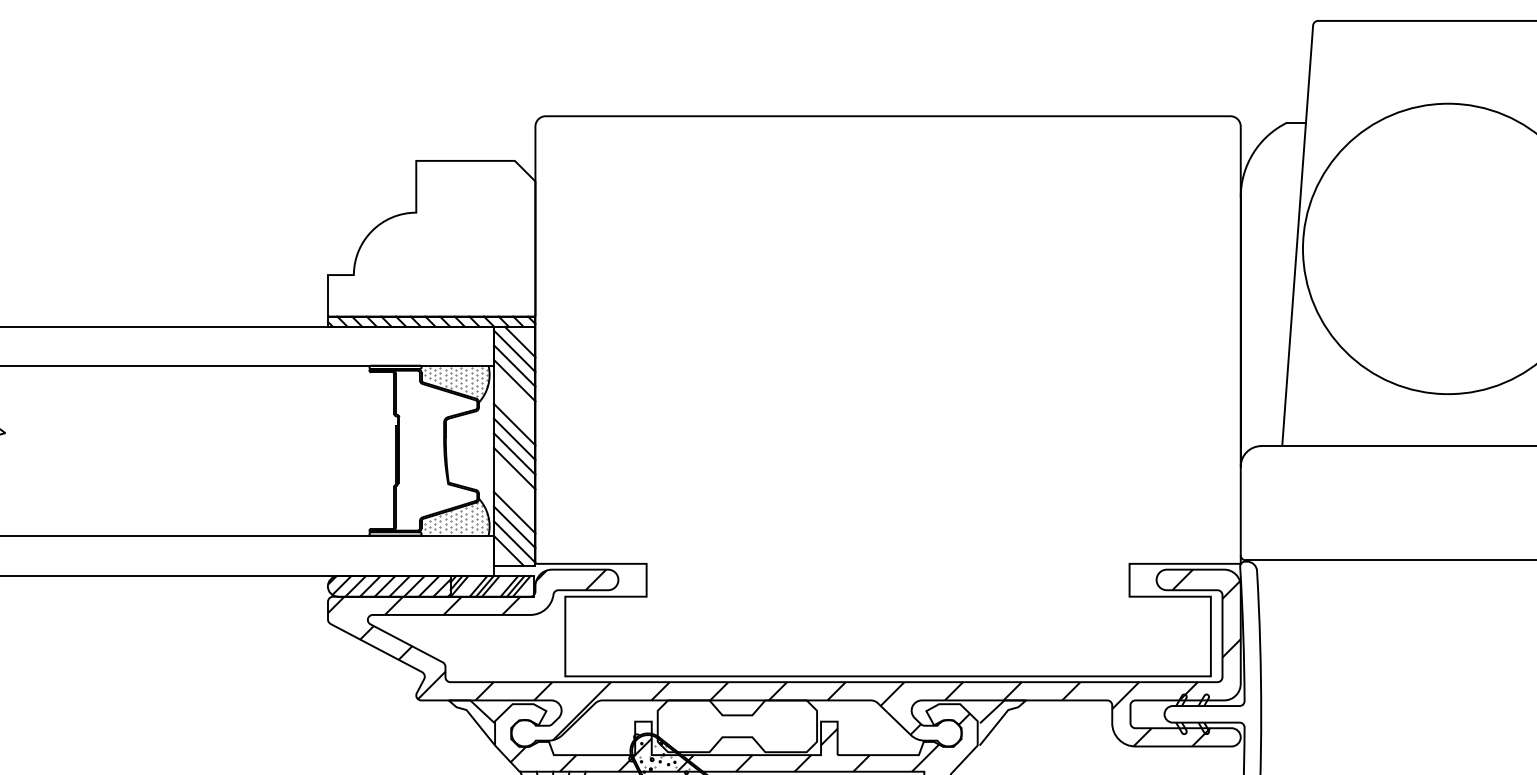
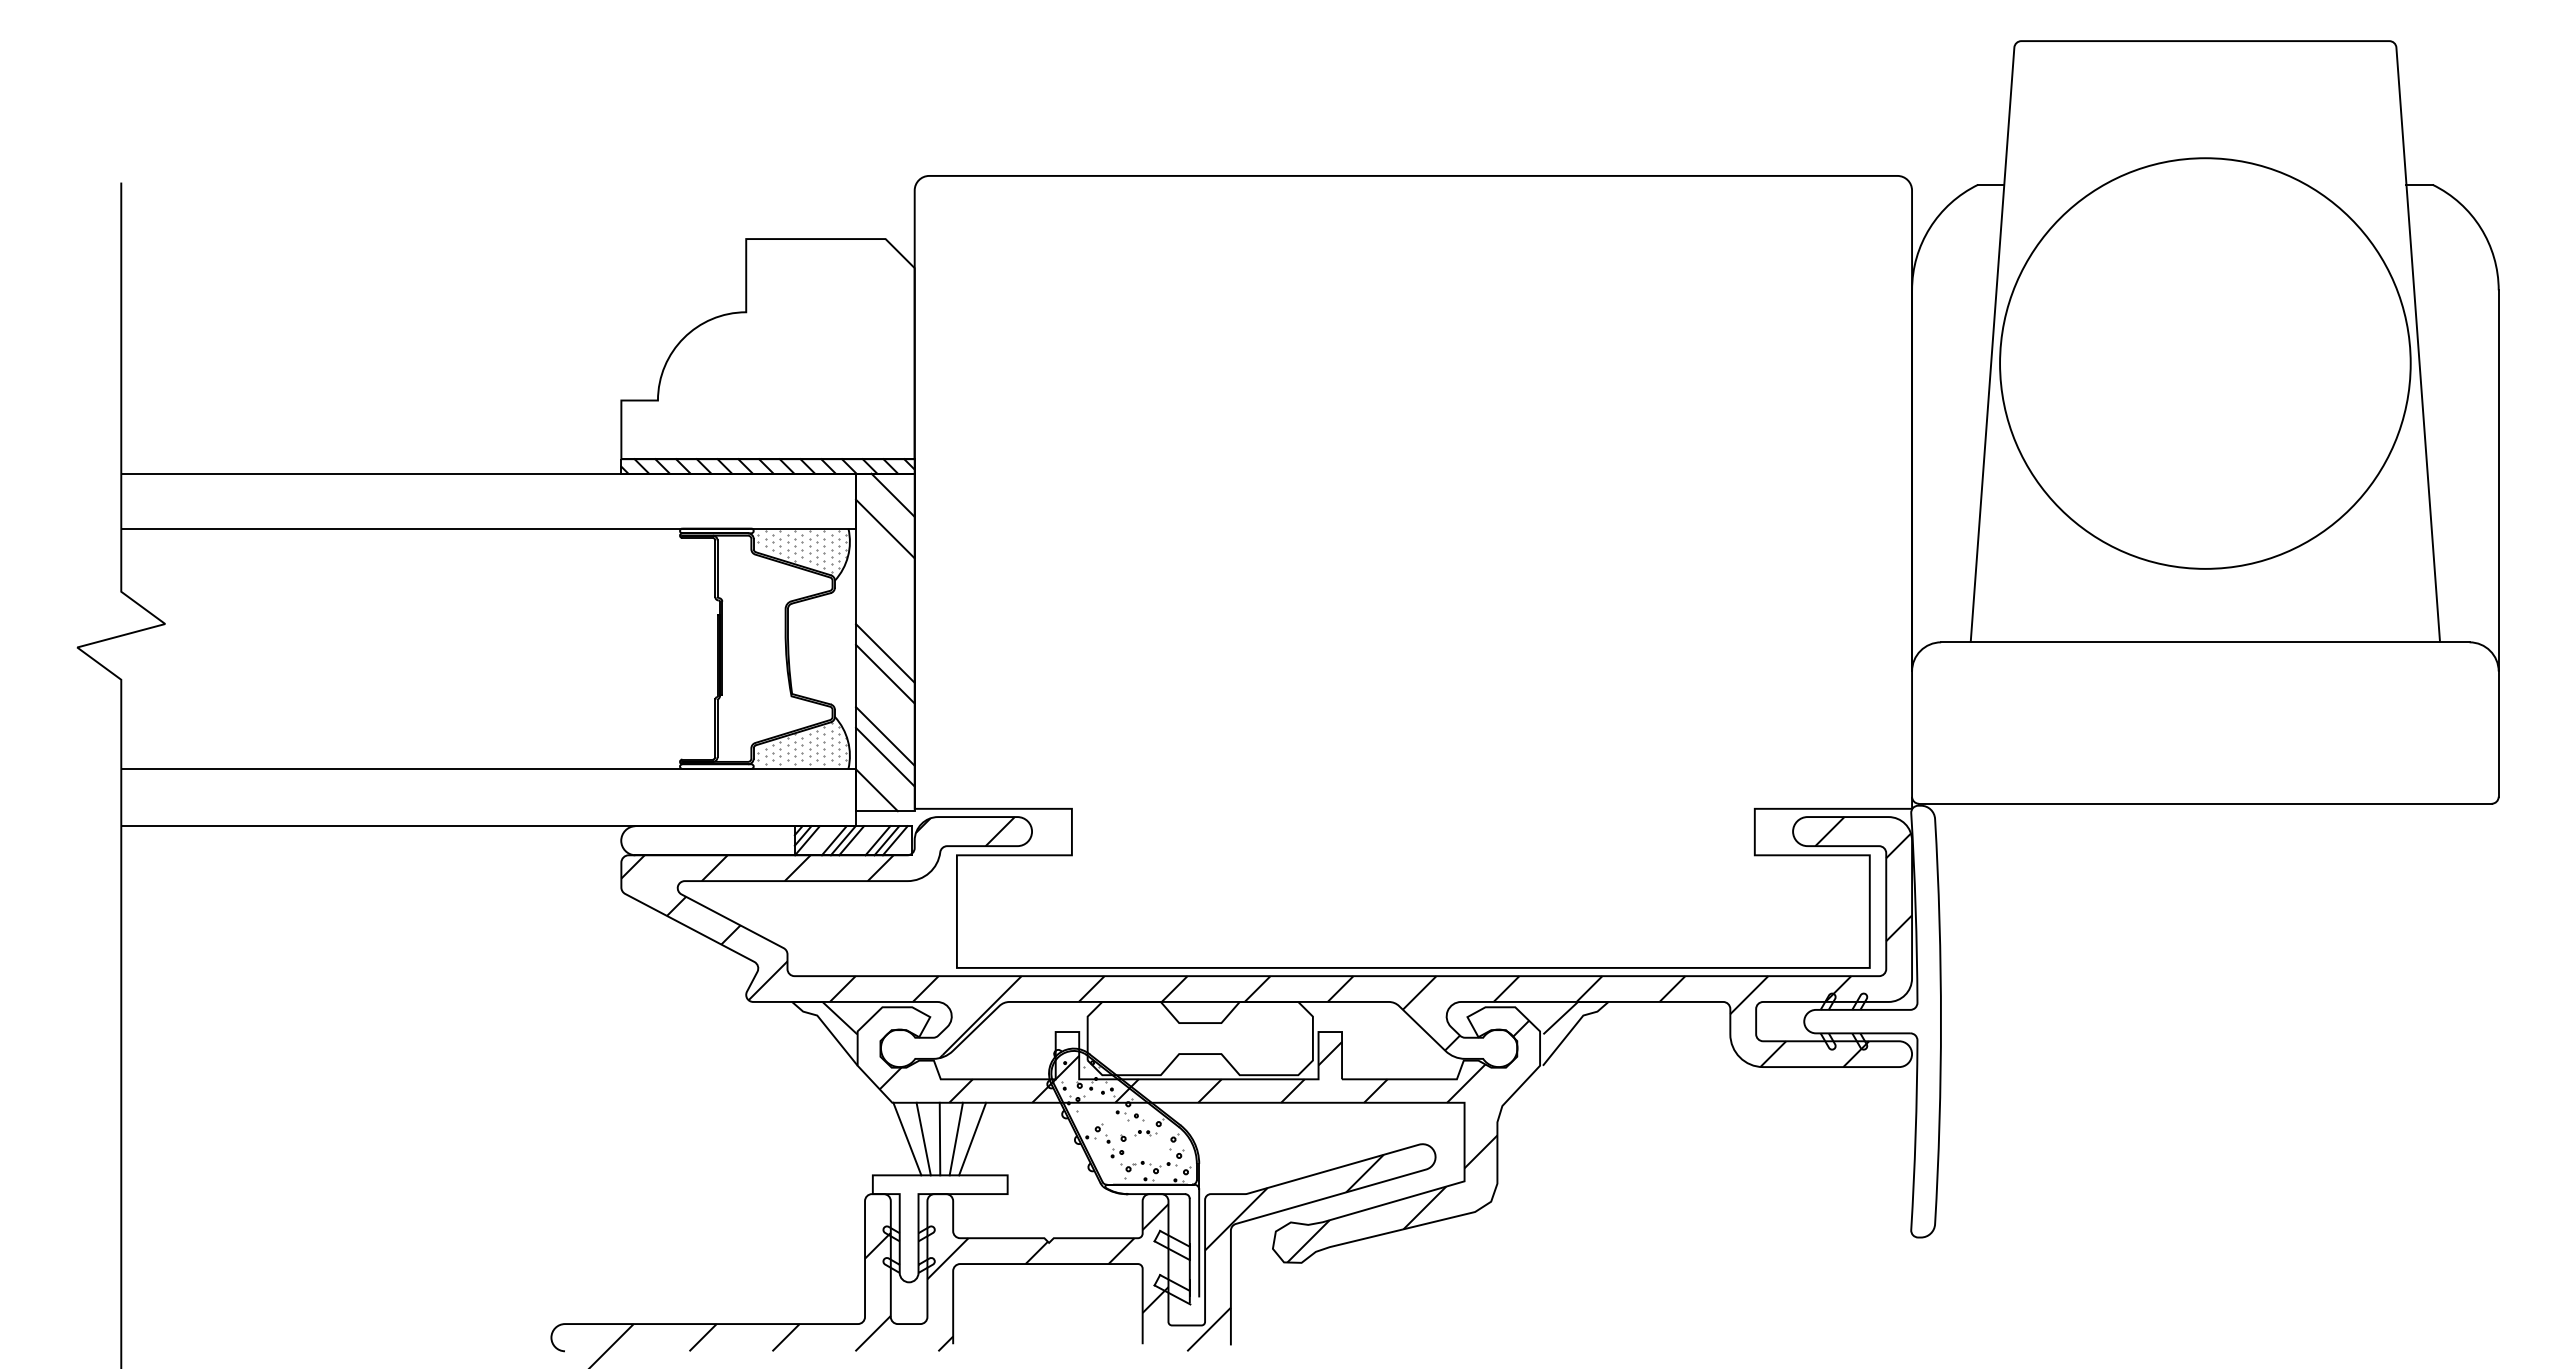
line: (514, 350) -> (885, 507), removed
line: (514, 380) -> (885, 549), removed
line: (514, 424) -> (885, 611), removed
line: (514, 439) -> (885, 632), removed
line: (514, 541) -> (885, 777), removed
hatch: (388, 586) -> (707, 840), removed

